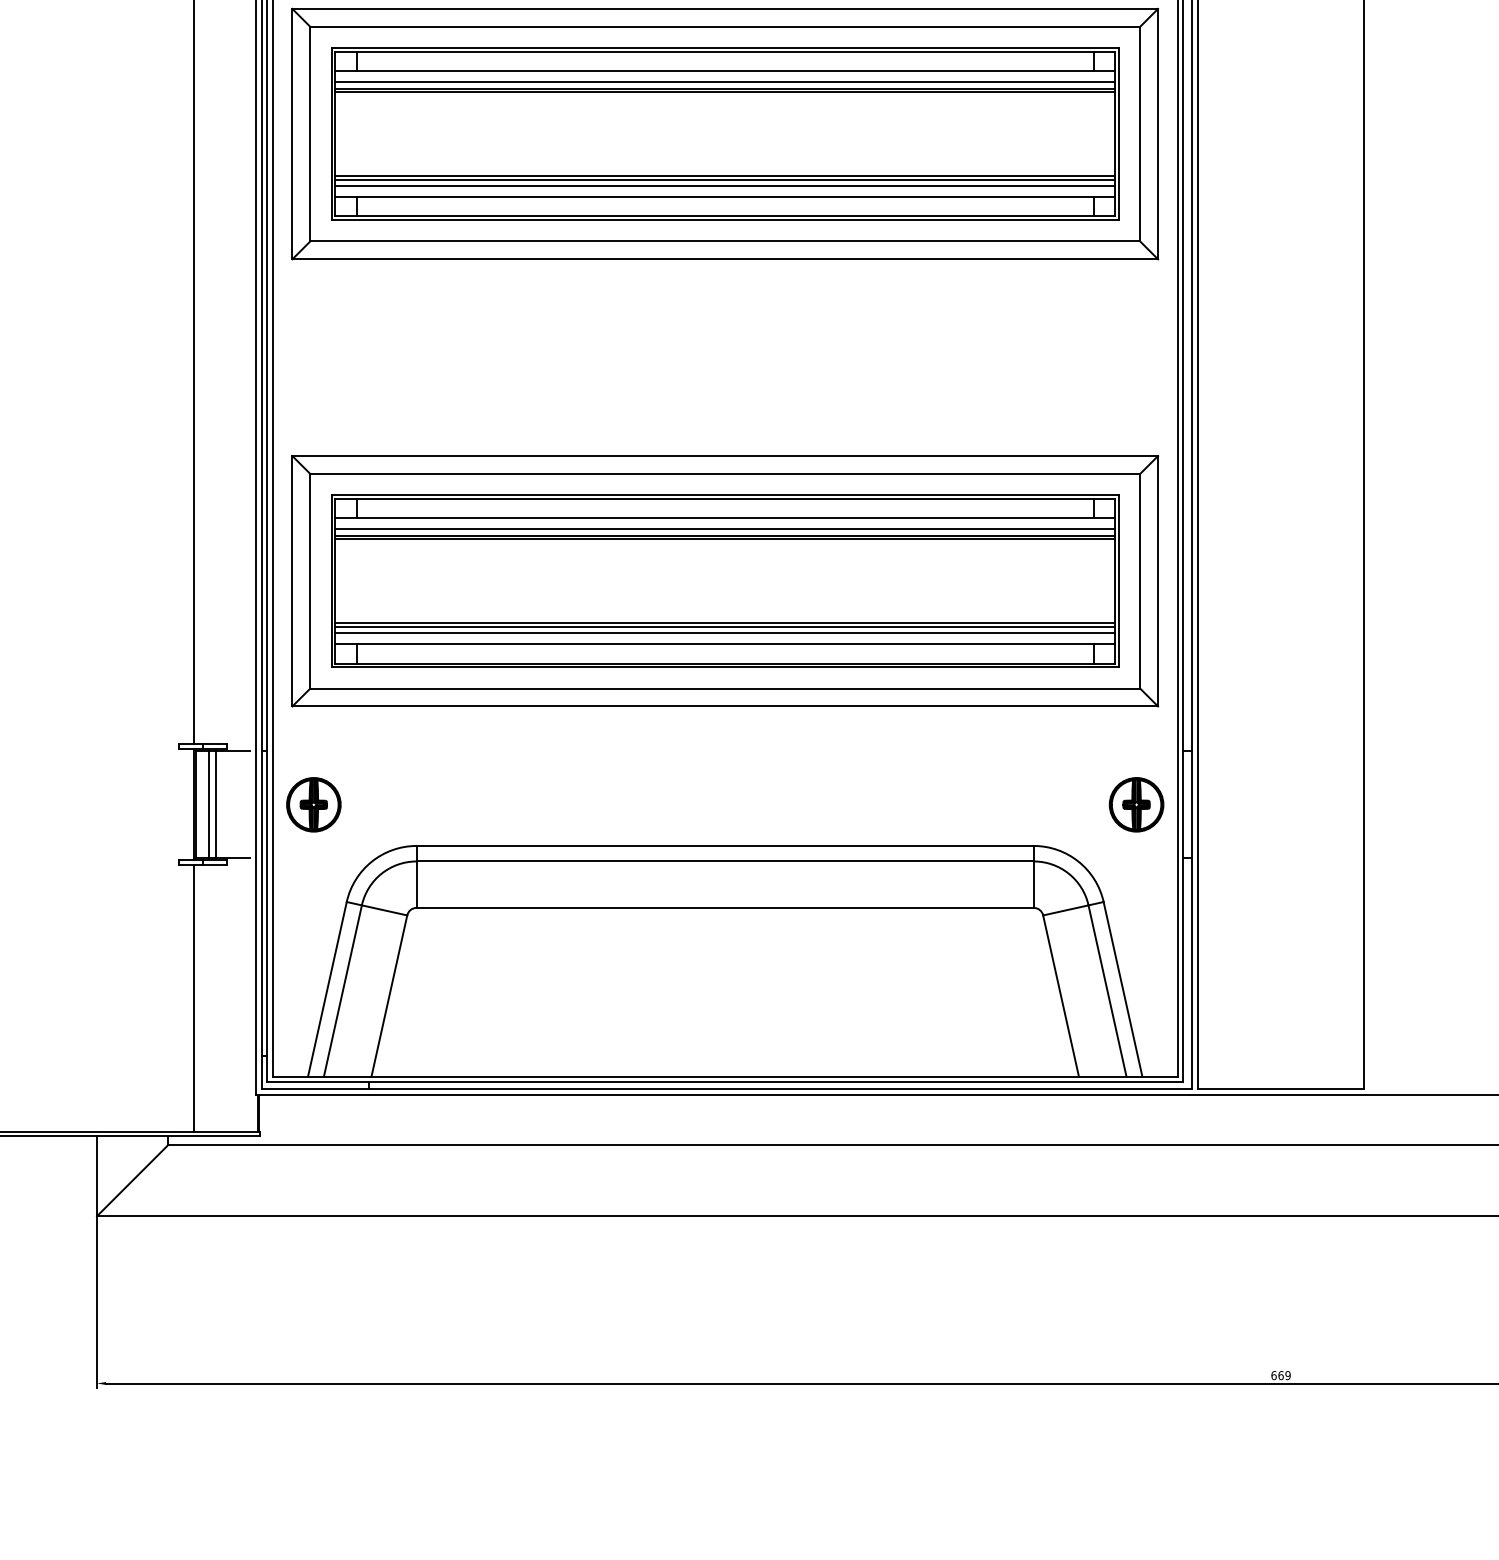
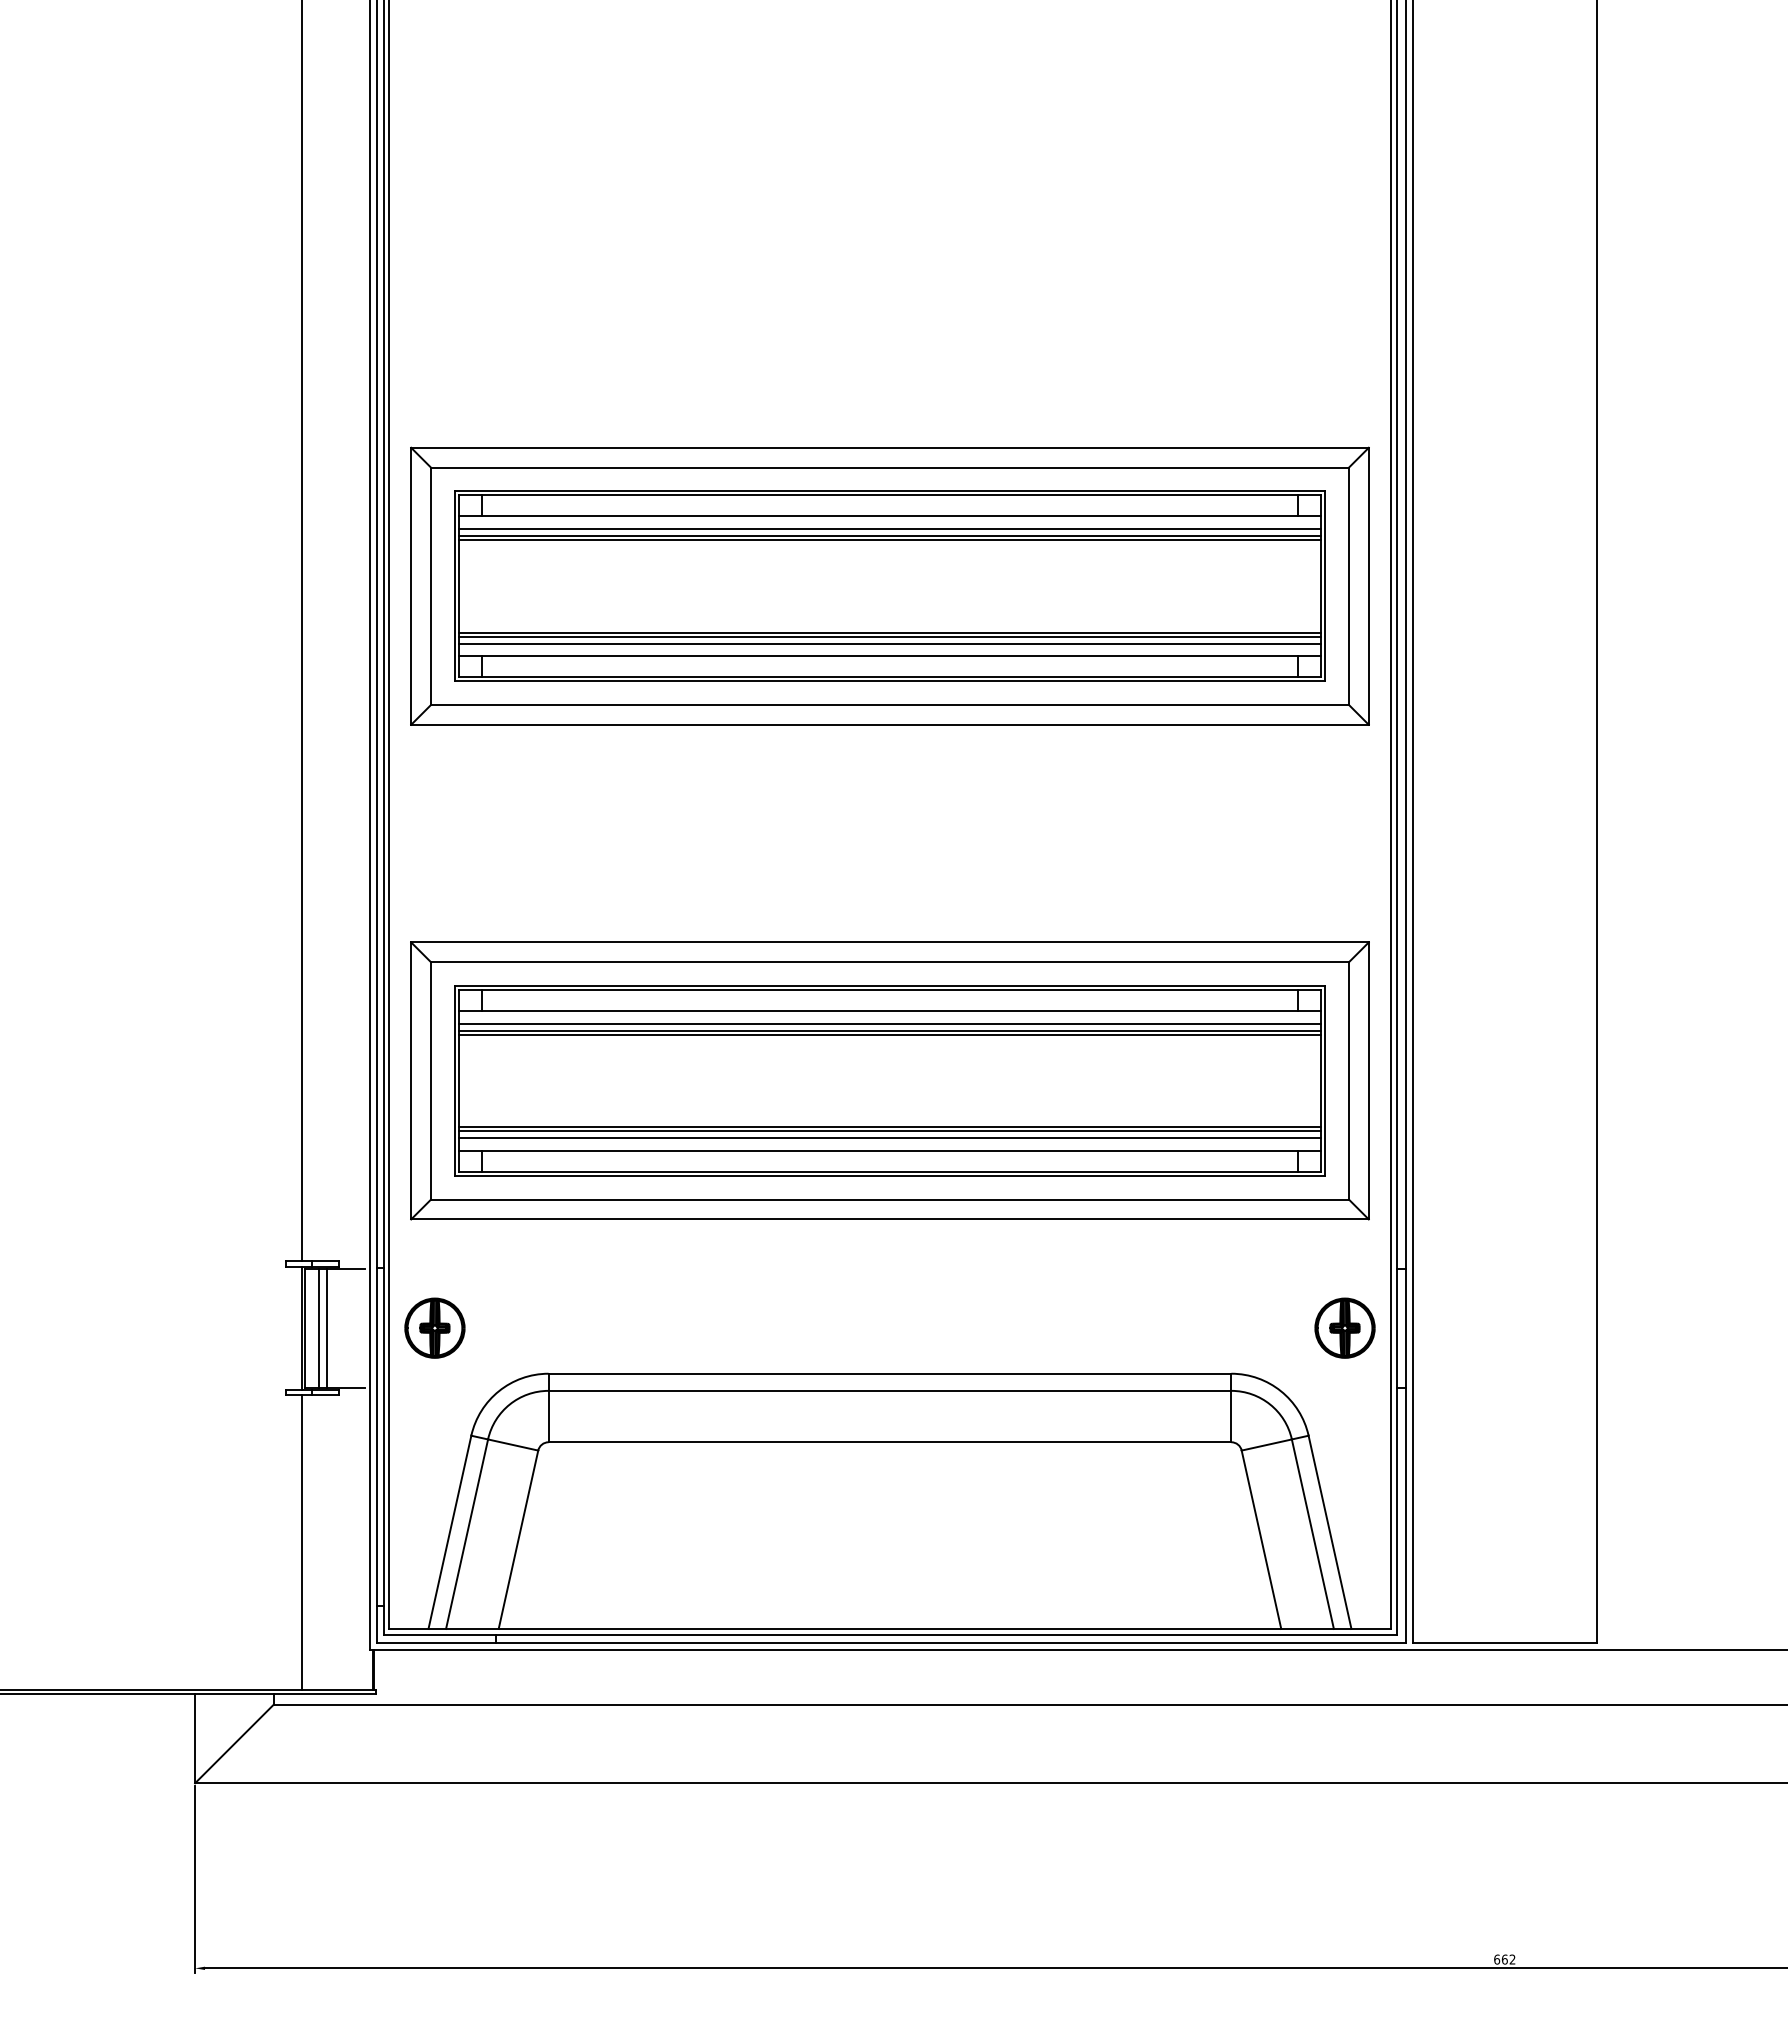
text: (1287, 1375) -> (1512, 1959), 669 -> 662

